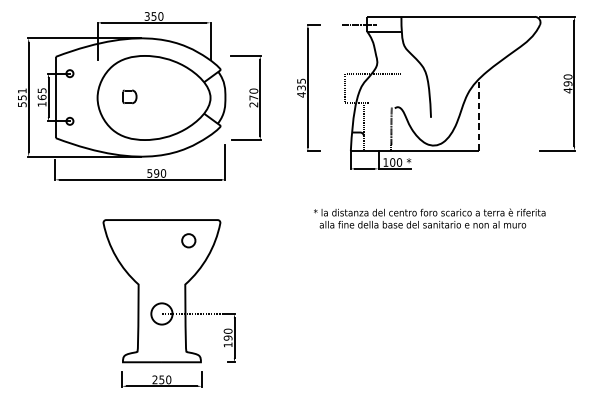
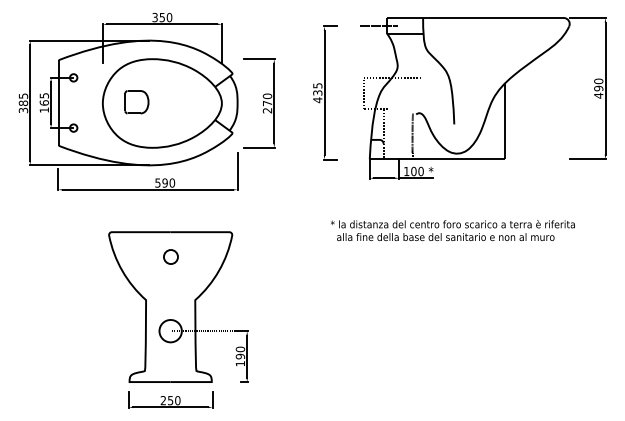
text: (22, 97) -> (23, 102), 551 -> 385
part: (129, 97) -> (136, 102), size x1.67
line: (479, 115) -> (505, 121), dashed -> solid
part: (188, 240) -> (170, 256), moved

